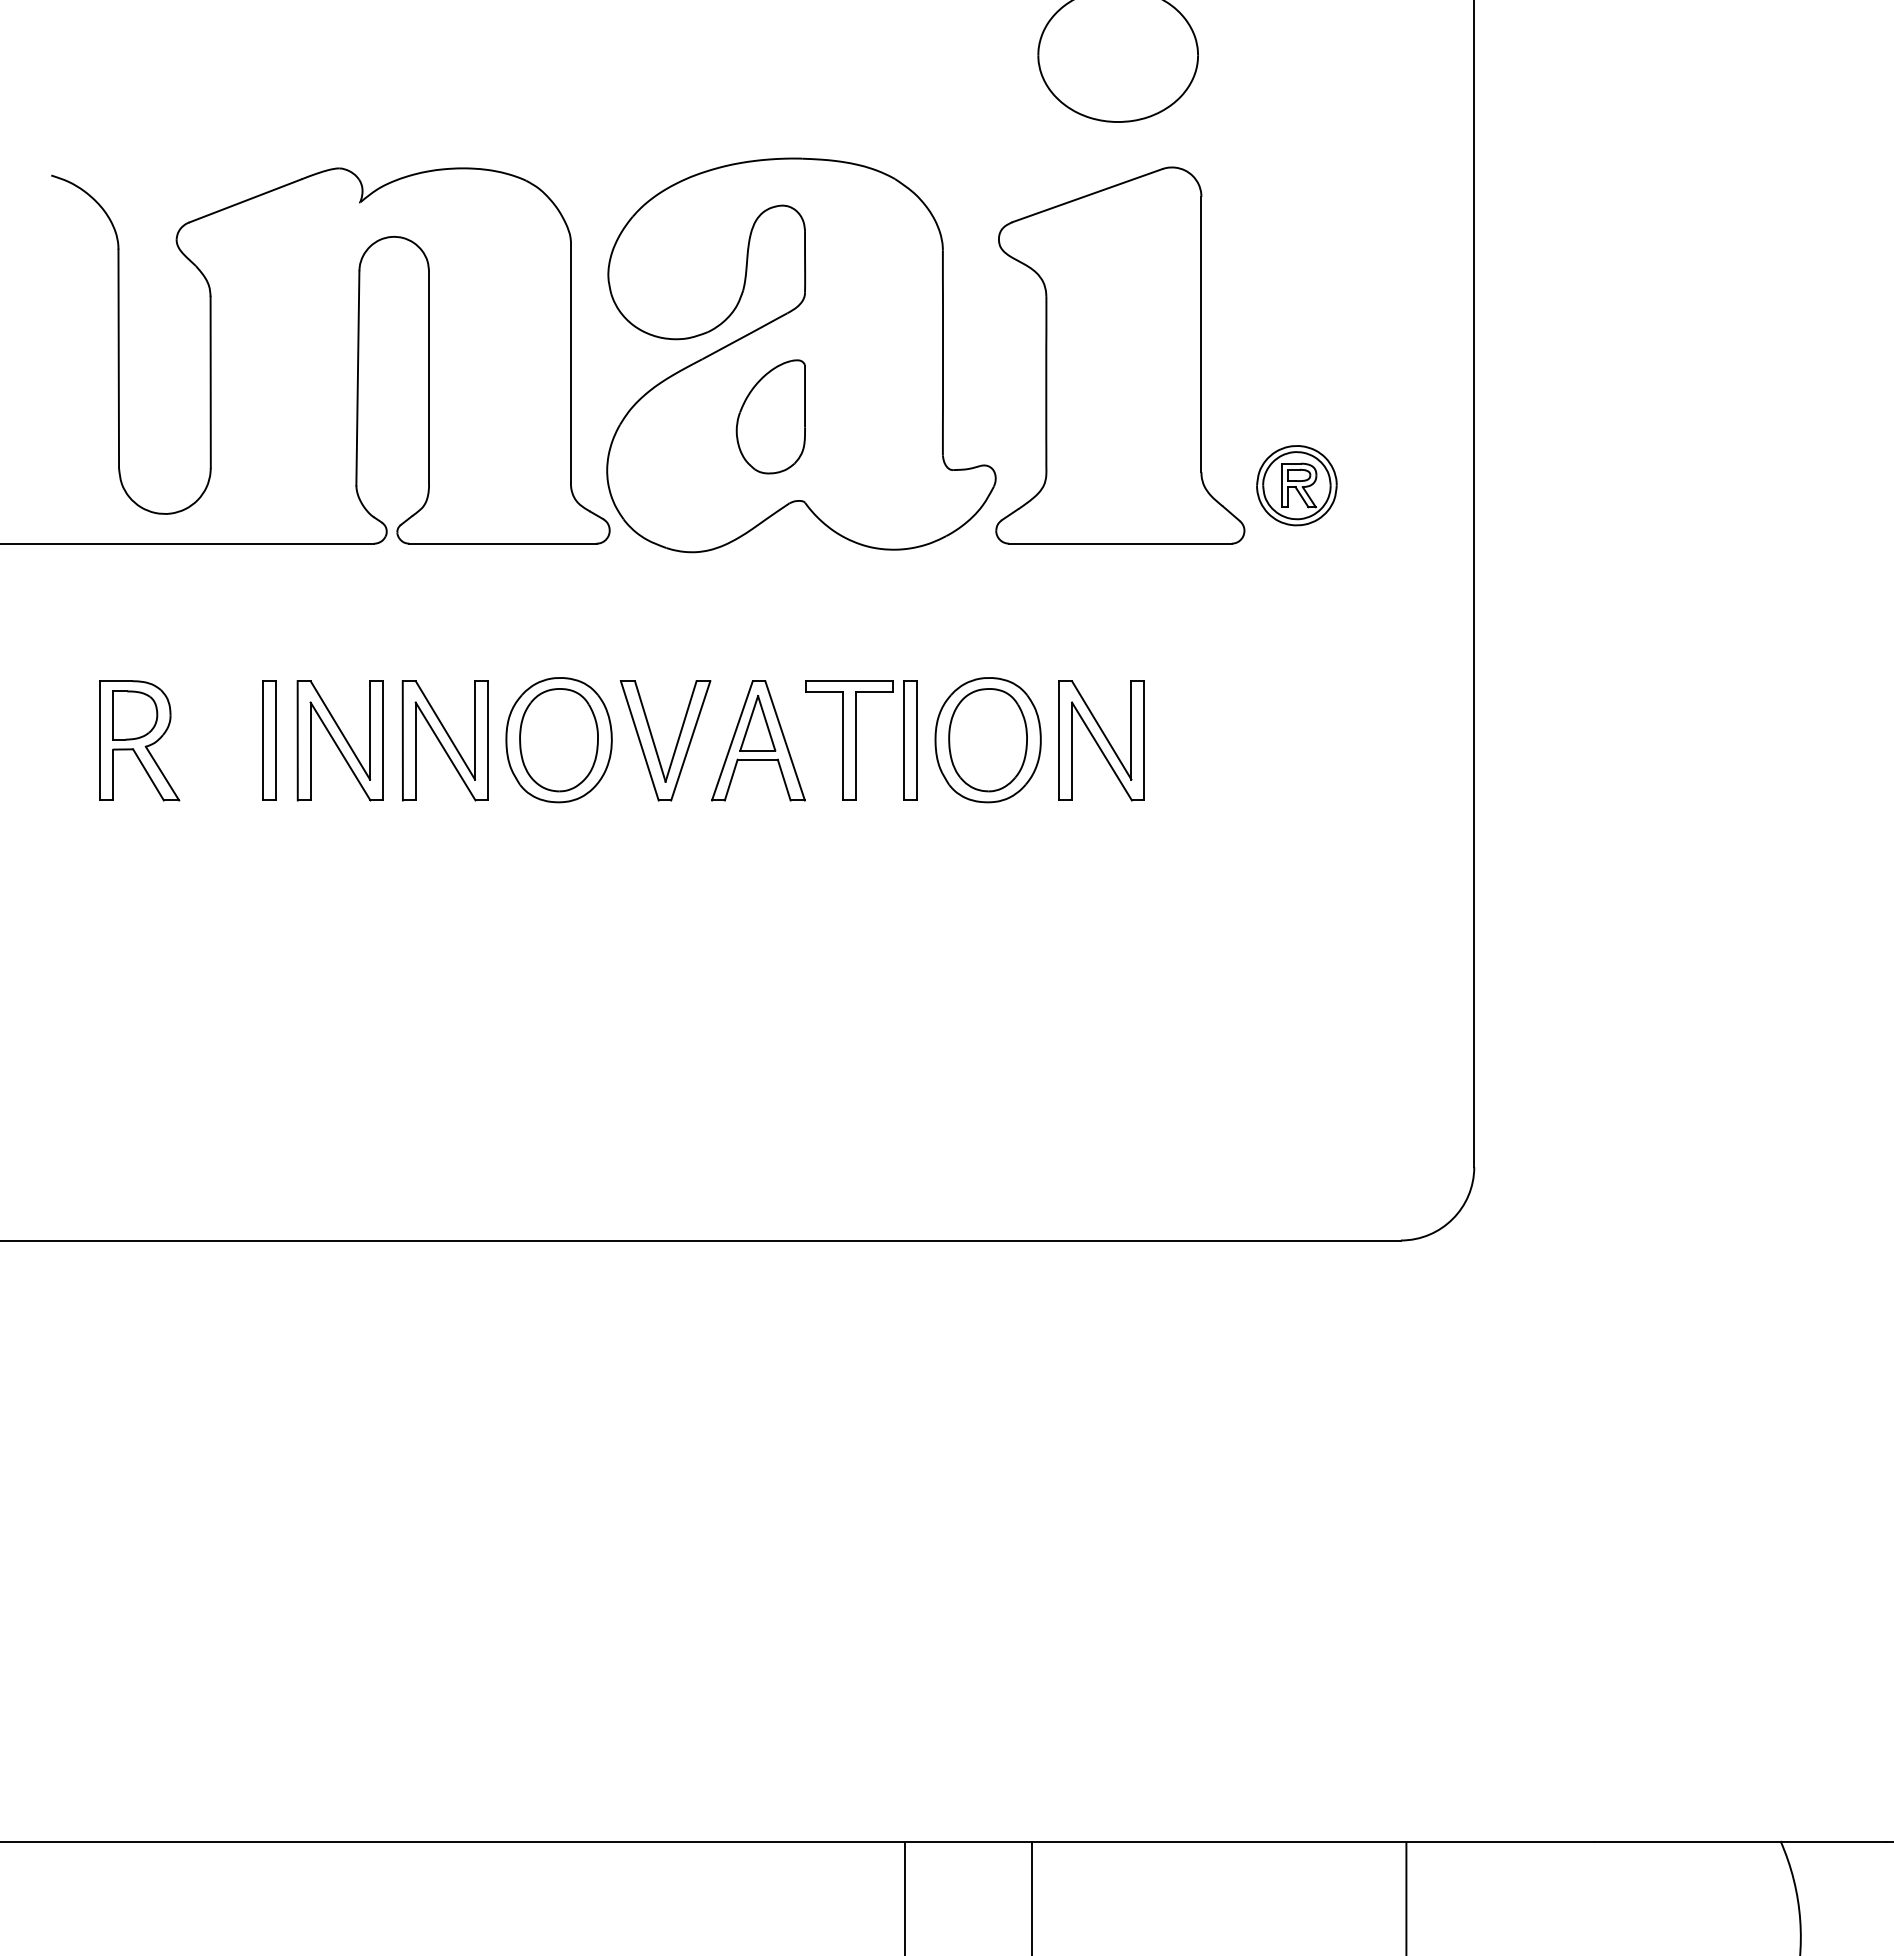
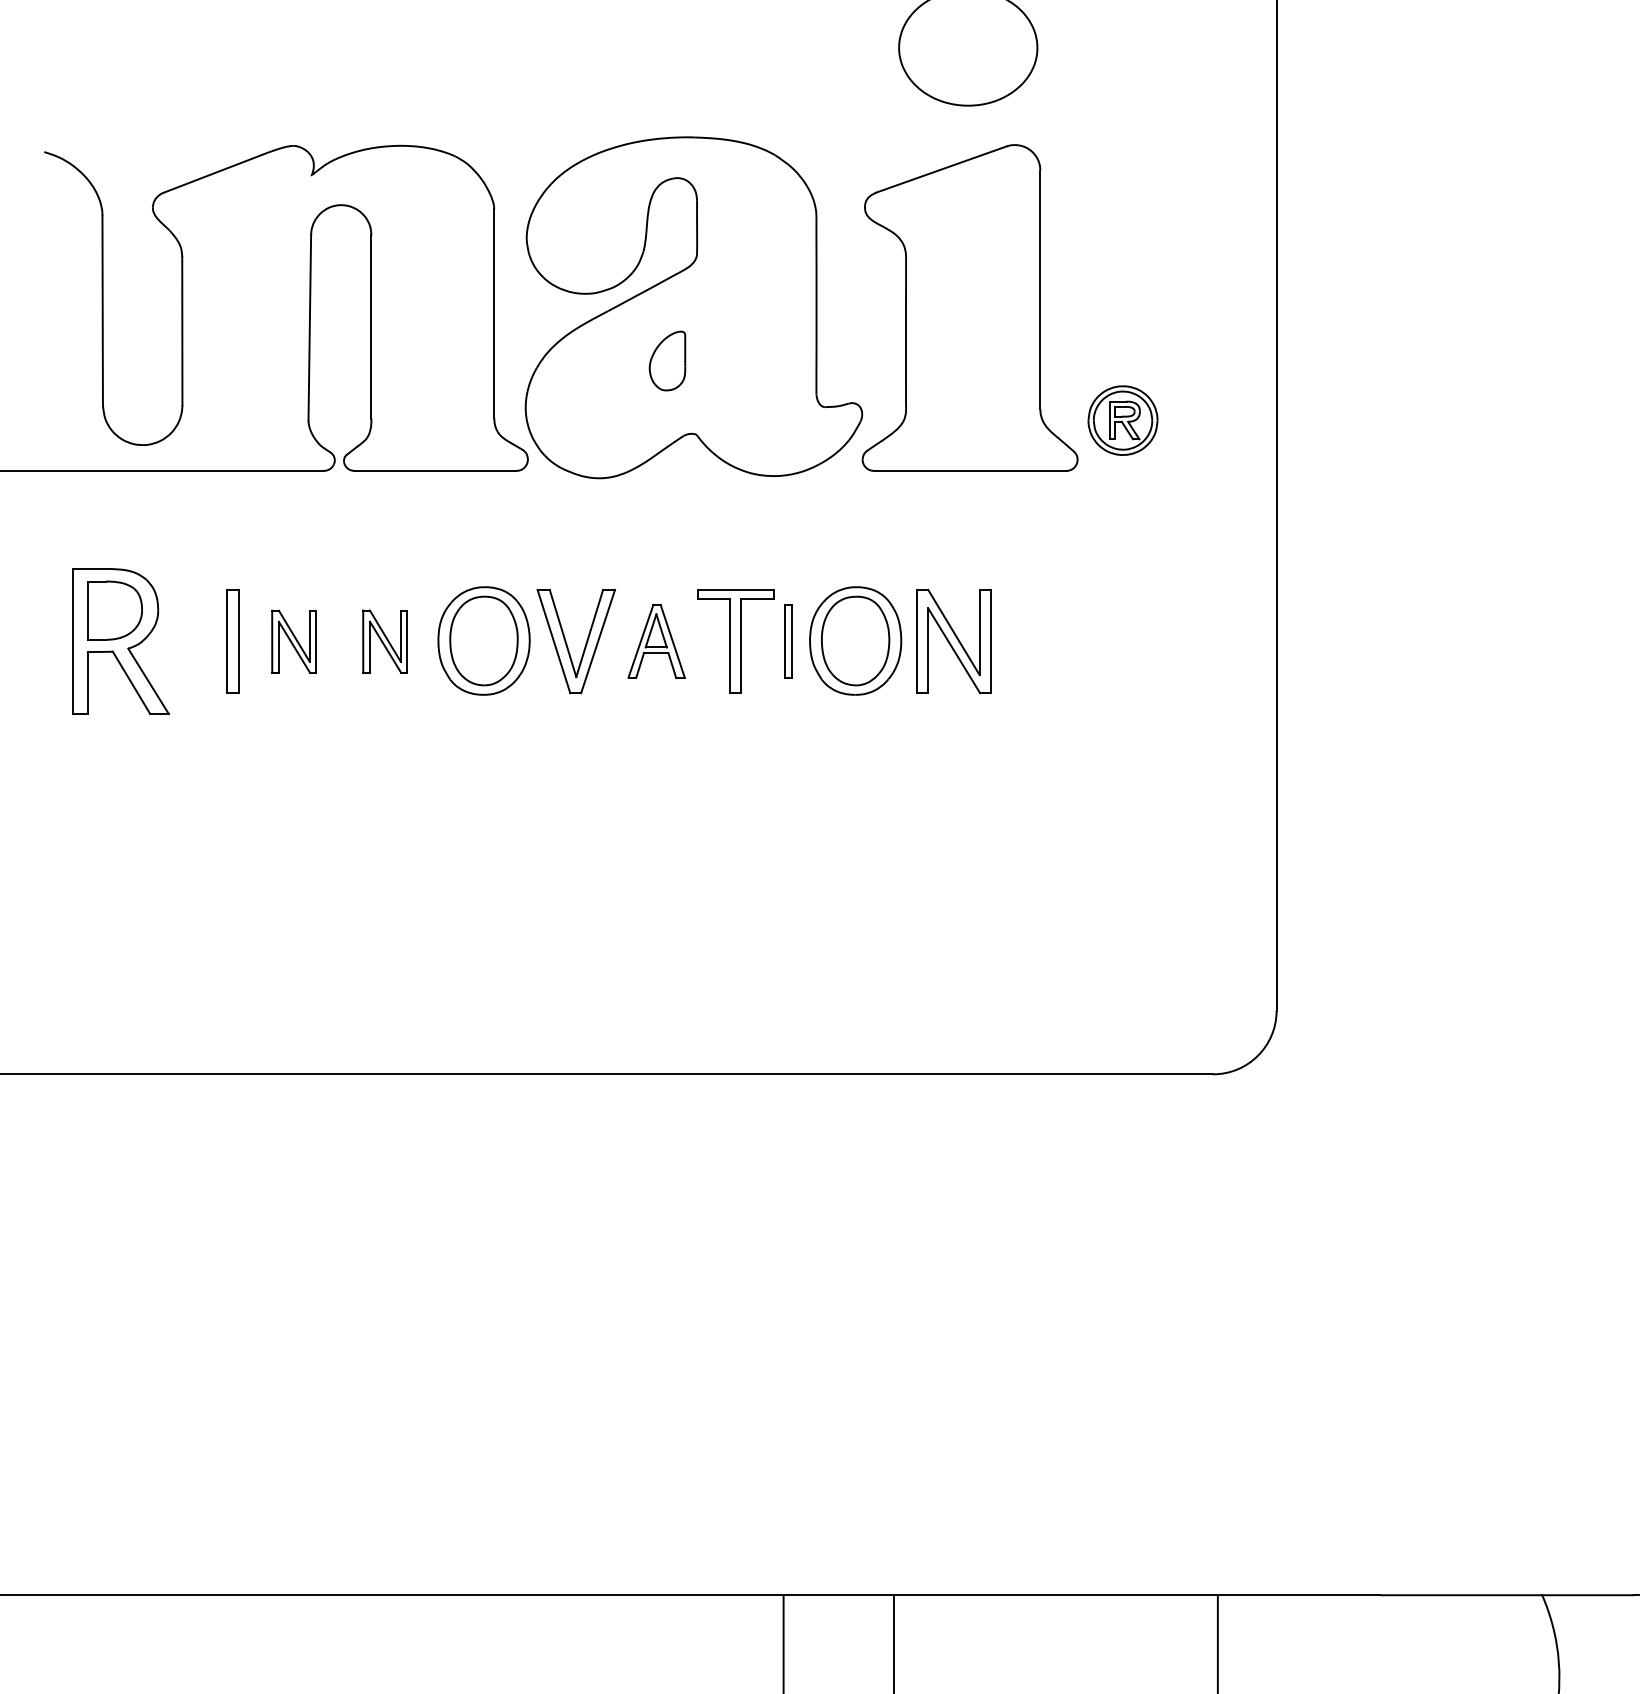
part: (770, 416) -> (667, 360), size x0.6
part: (139, 740) -> (120, 641), size x1.4
part: (339, 740) -> (293, 641), size x0.6
part: (444, 740) -> (384, 641), size x0.6
part: (758, 740) -> (656, 641), size x0.7
part: (910, 740) -> (788, 641), size x0.7

